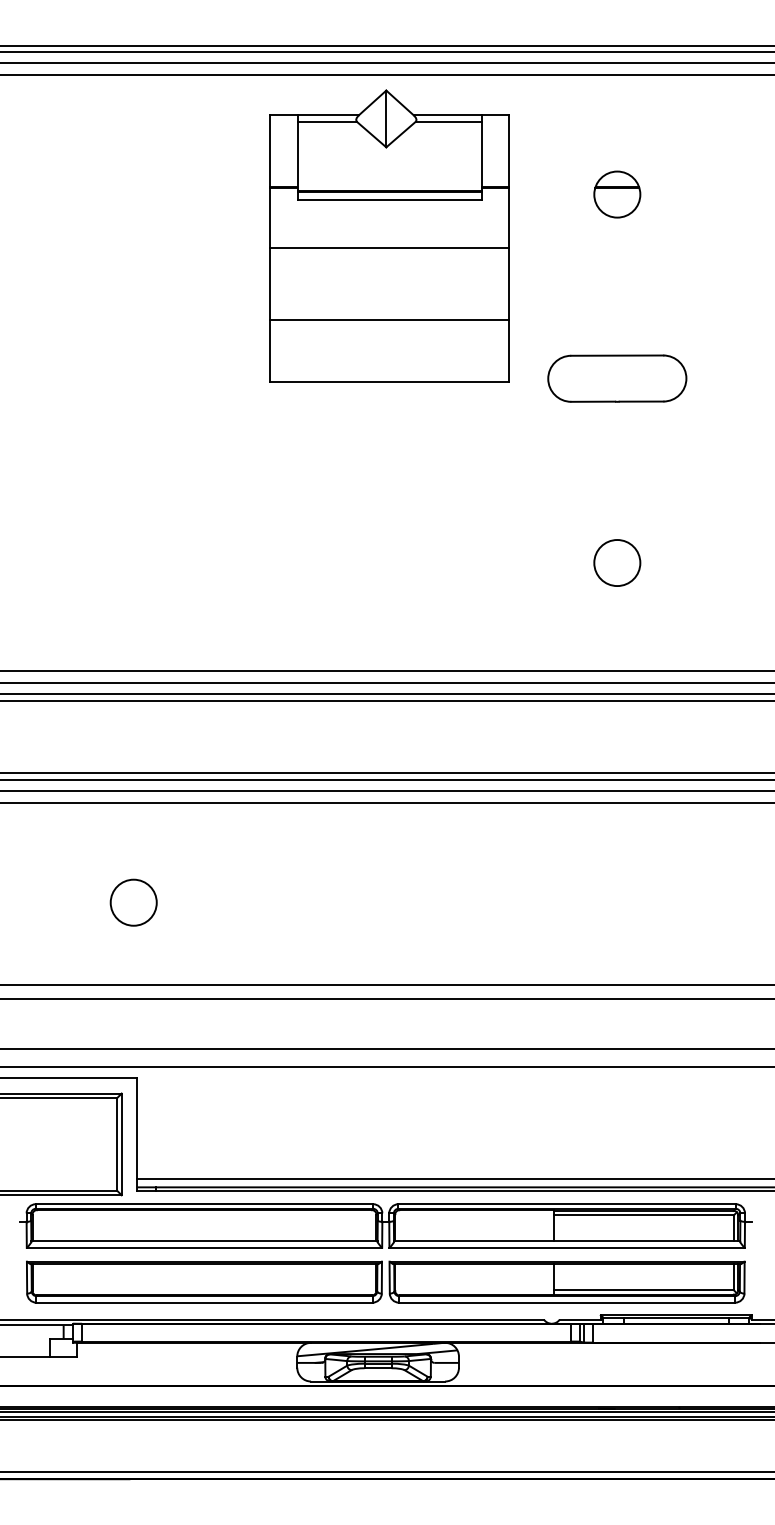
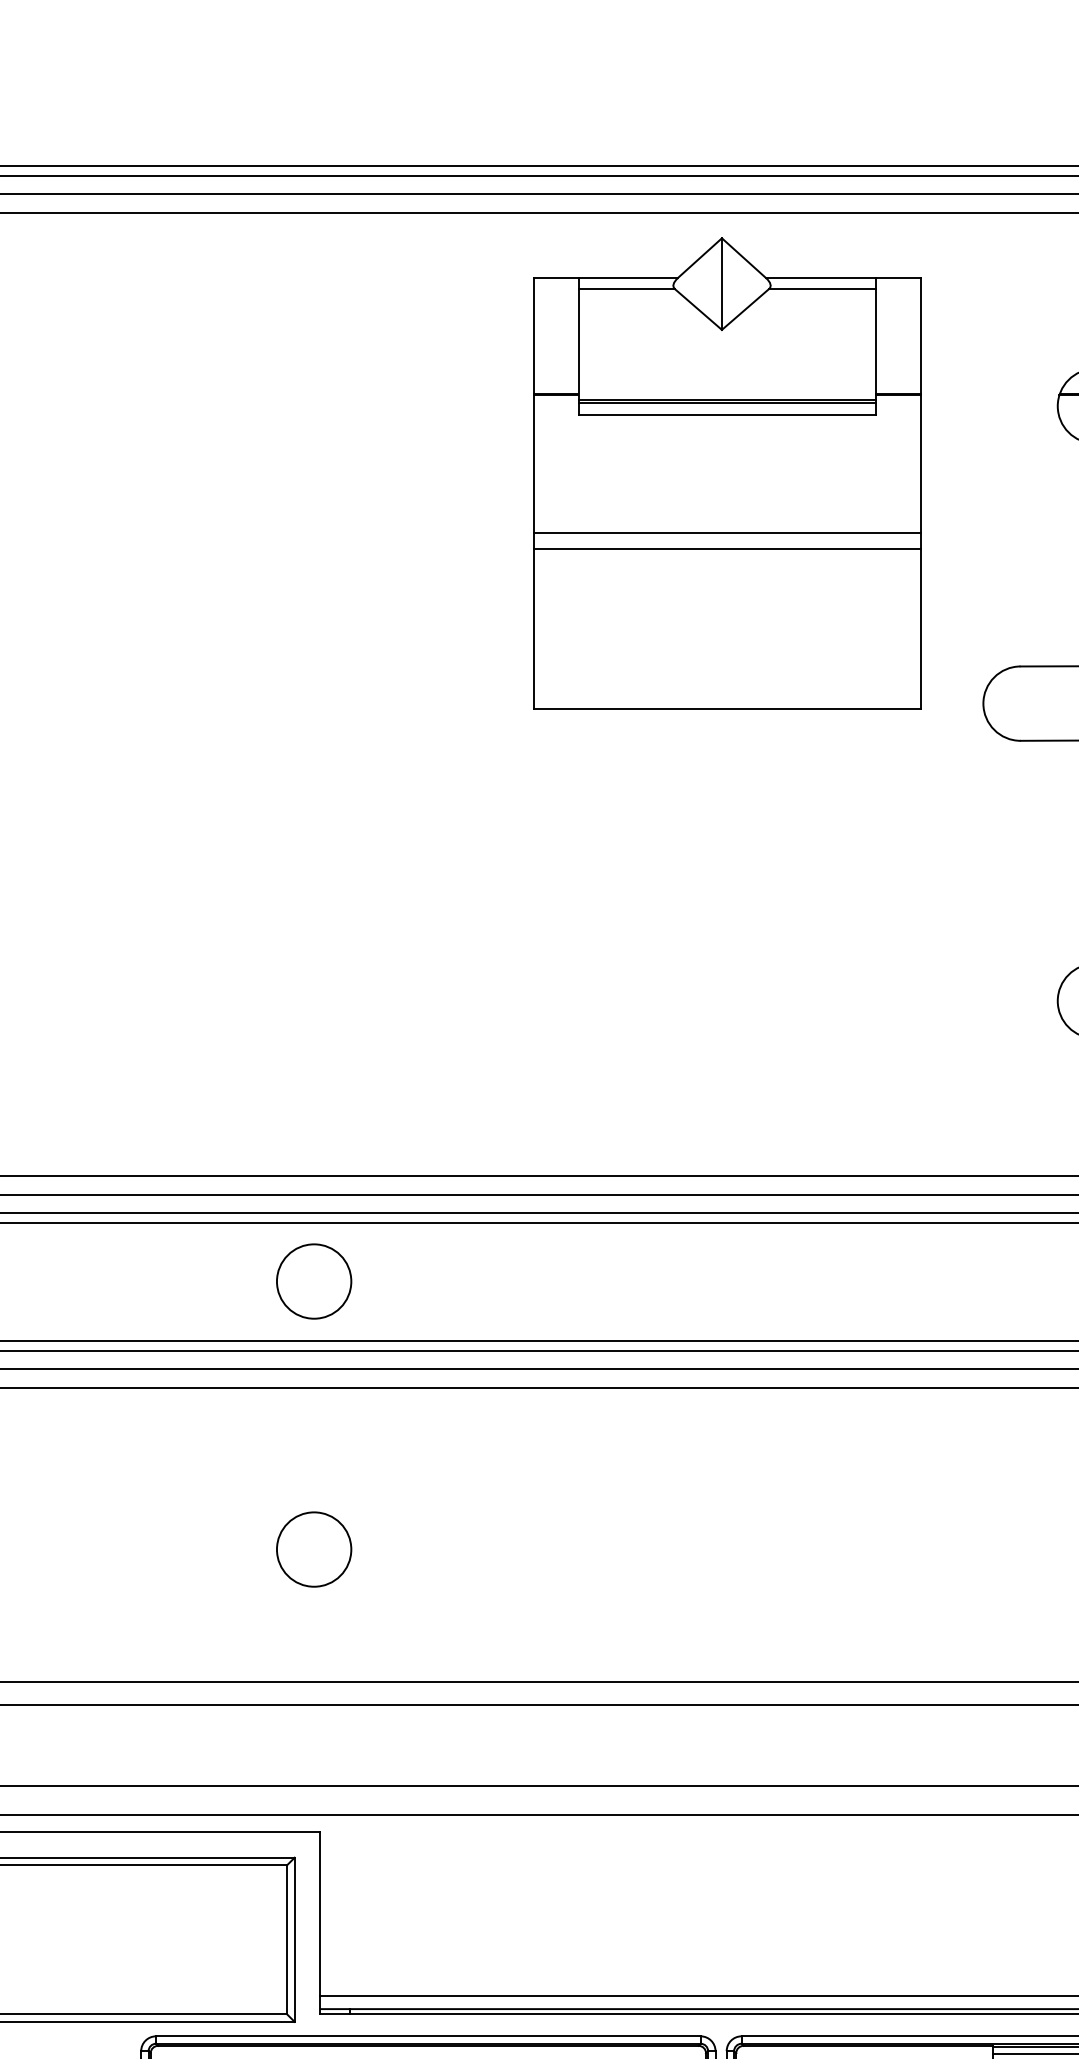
line: (389, 248) -> (727, 533), moved
line: (389, 319) -> (727, 548), moved
circle: (133, 736) -> (313, 1281), added

